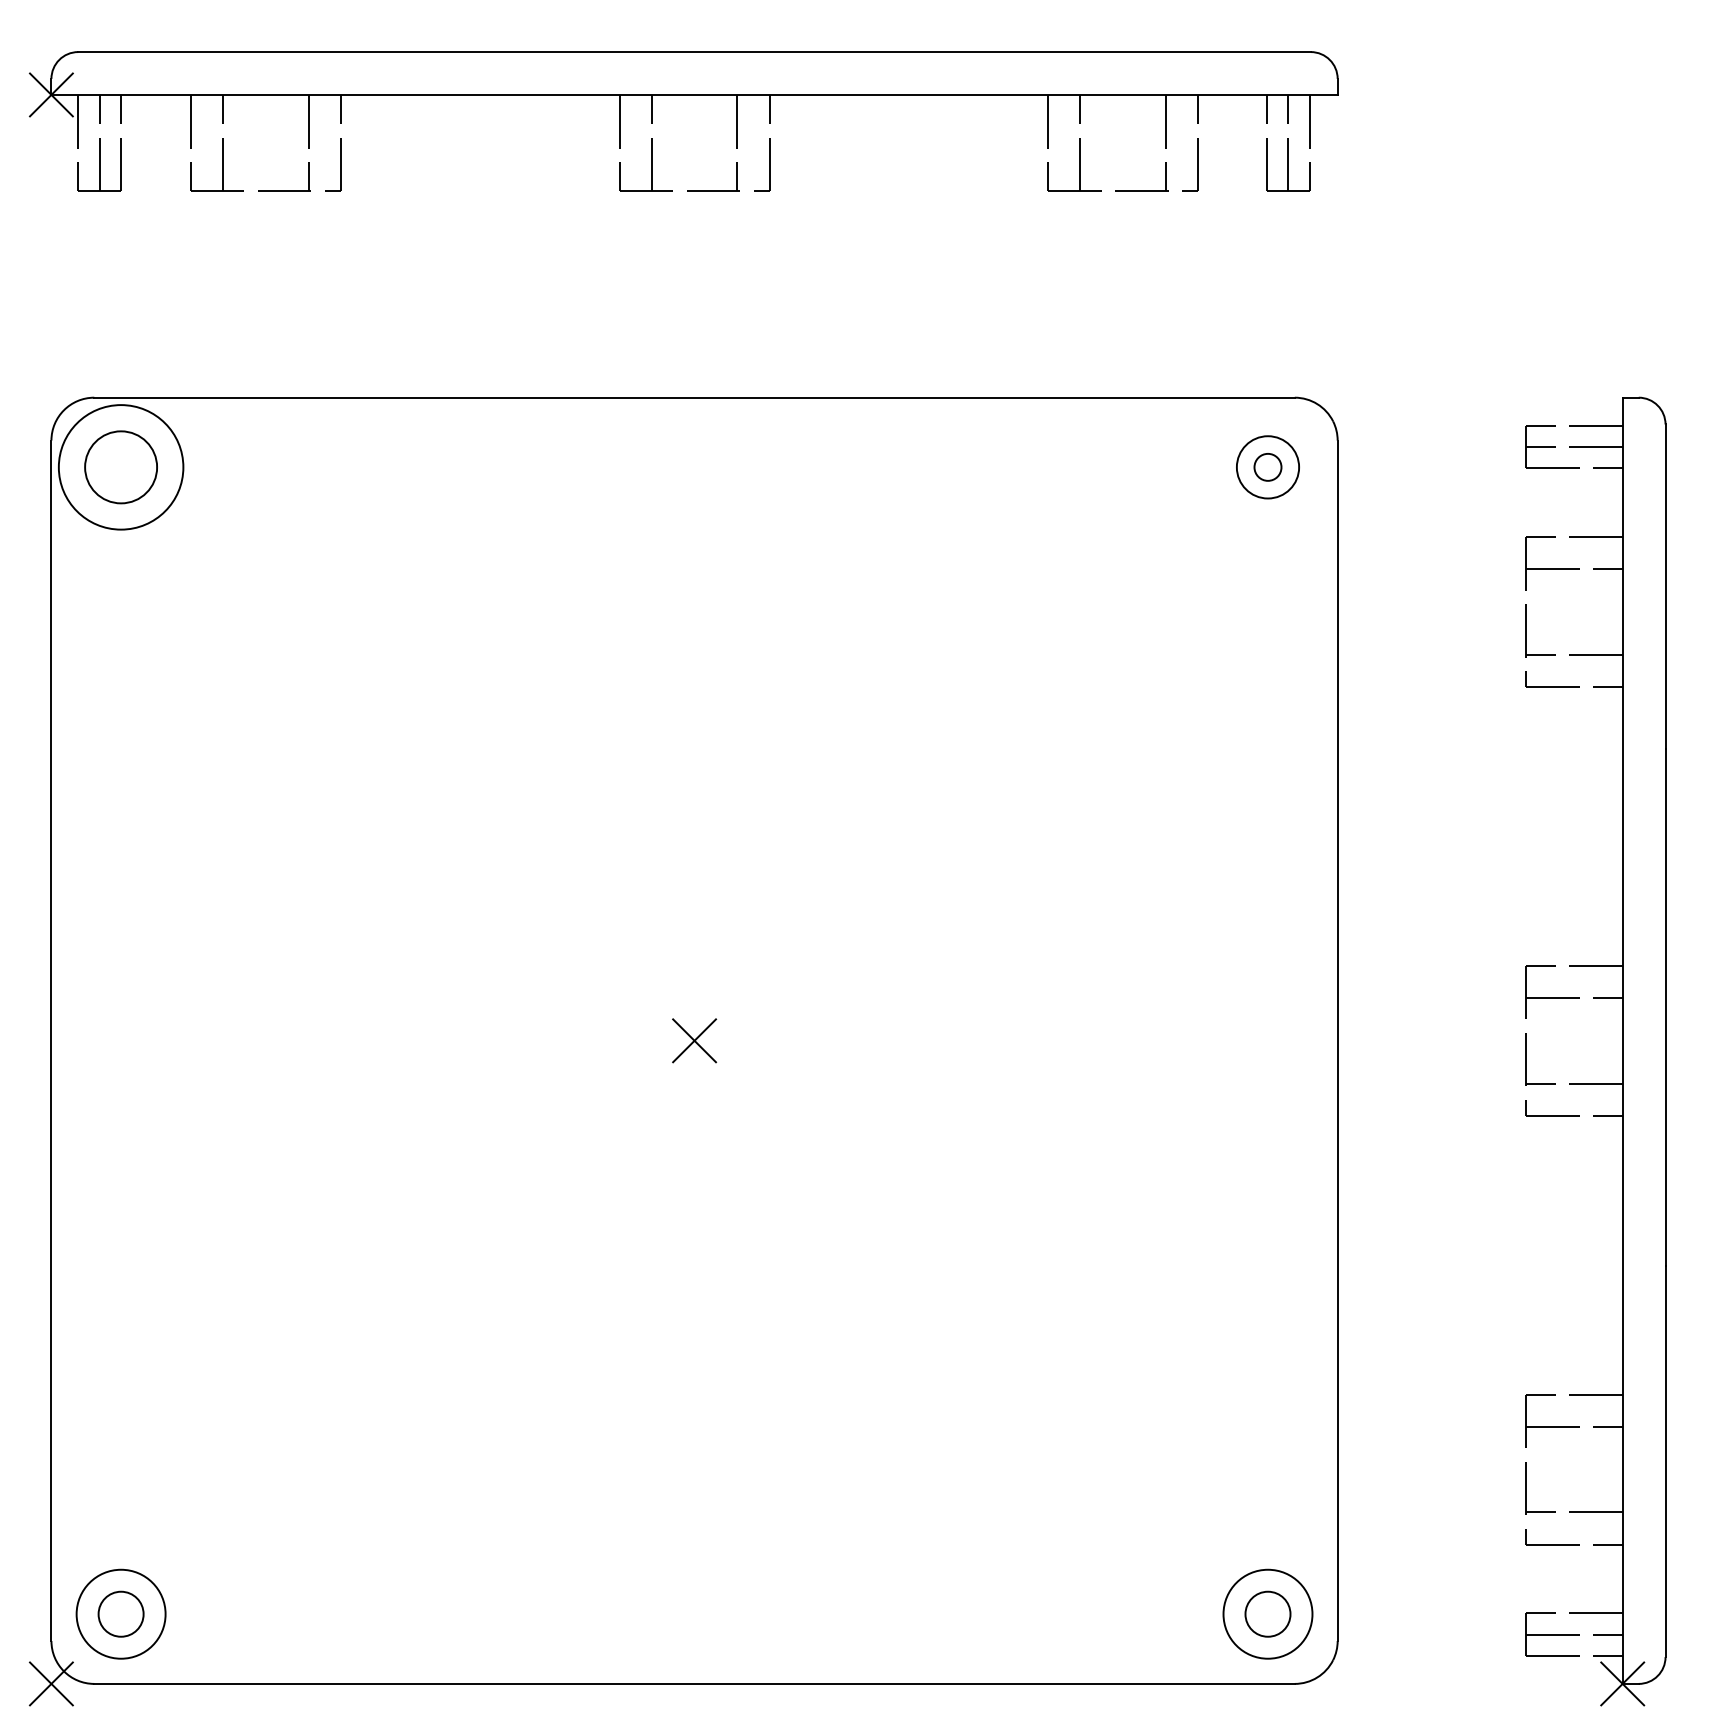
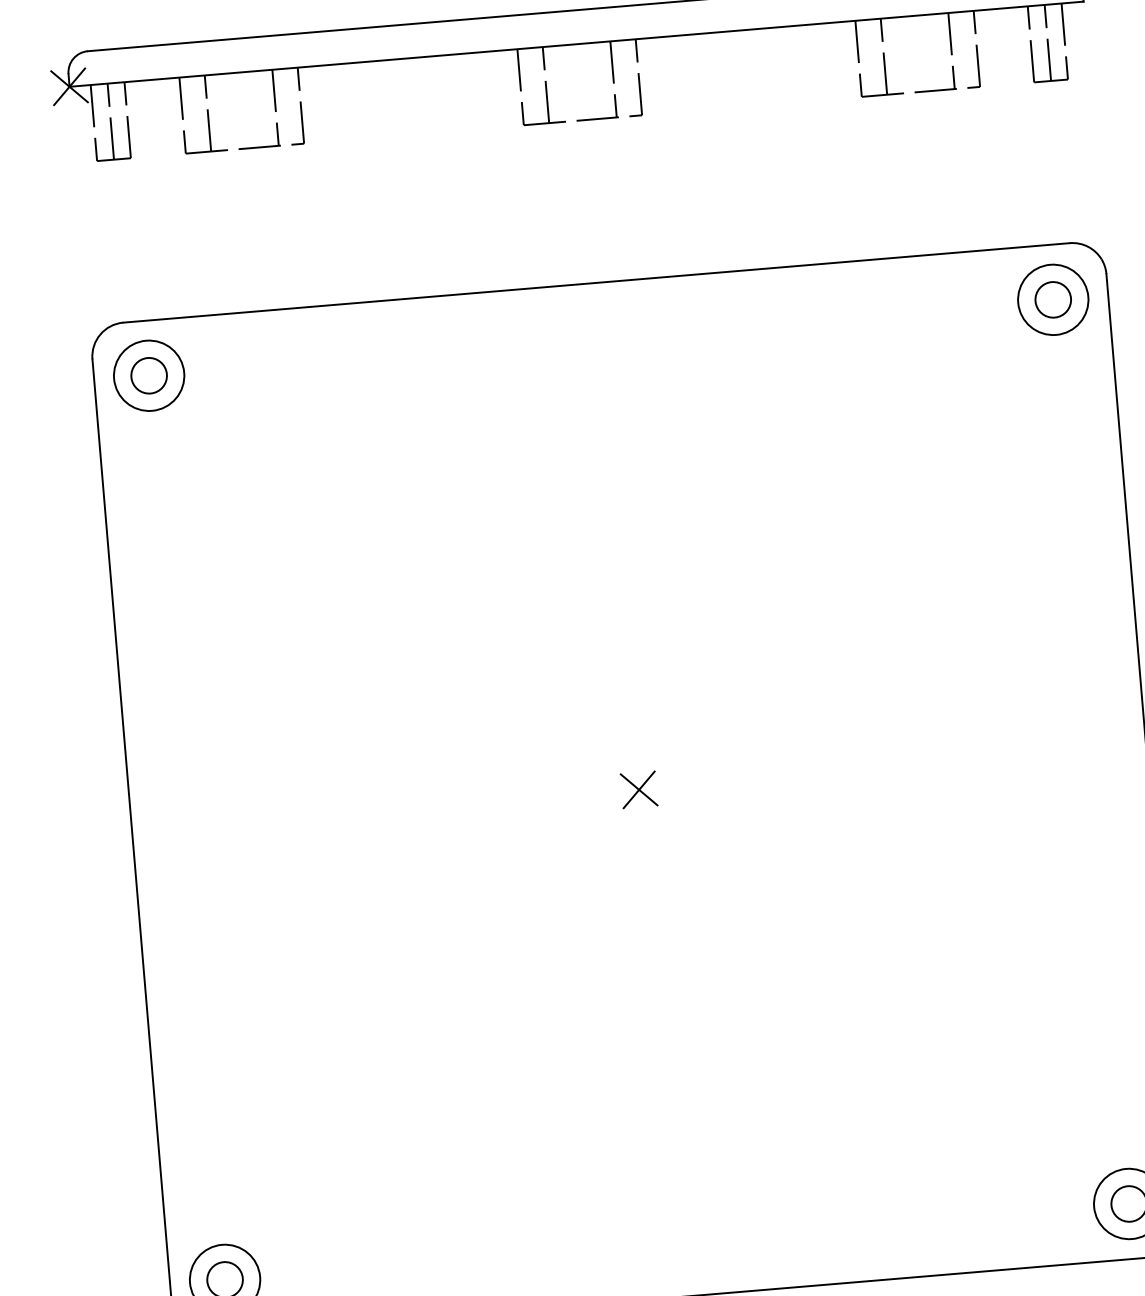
circle: (120, 466) -> (148, 375), size x0.62
circle: (120, 466) -> (148, 375), size x0.71
circle: (1267, 466) -> (1052, 299), size x1.43
circle: (1267, 466) -> (1052, 299), size x1.67

